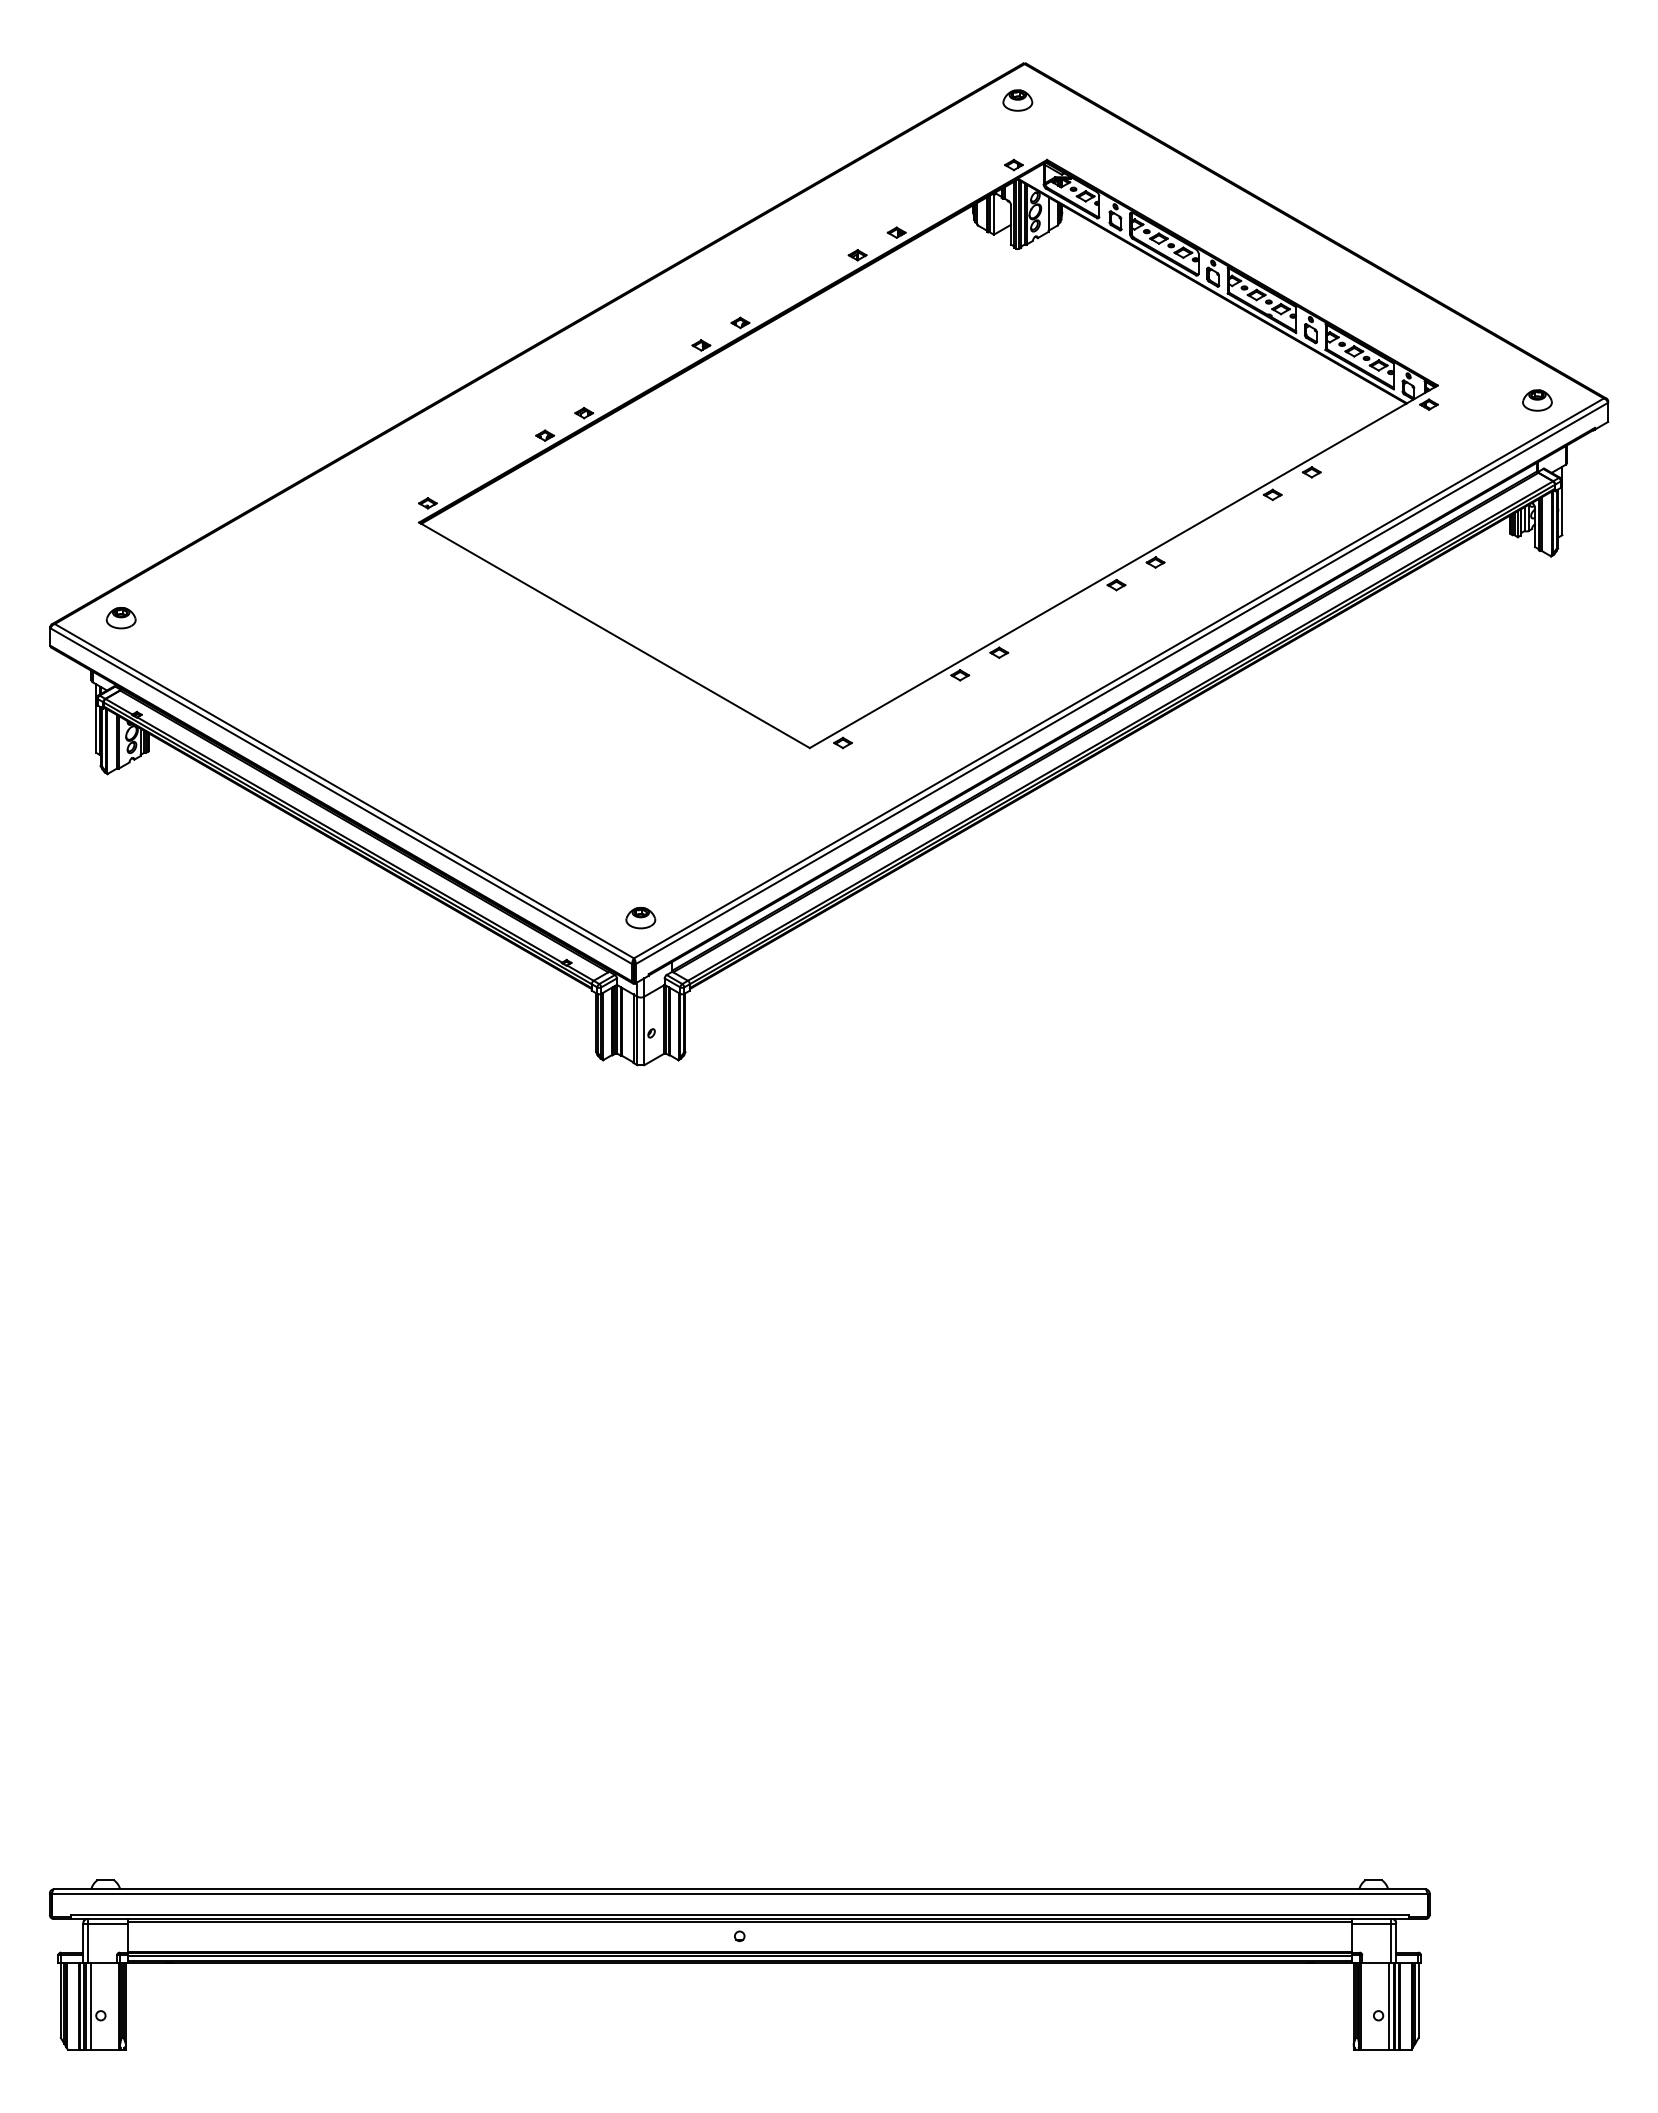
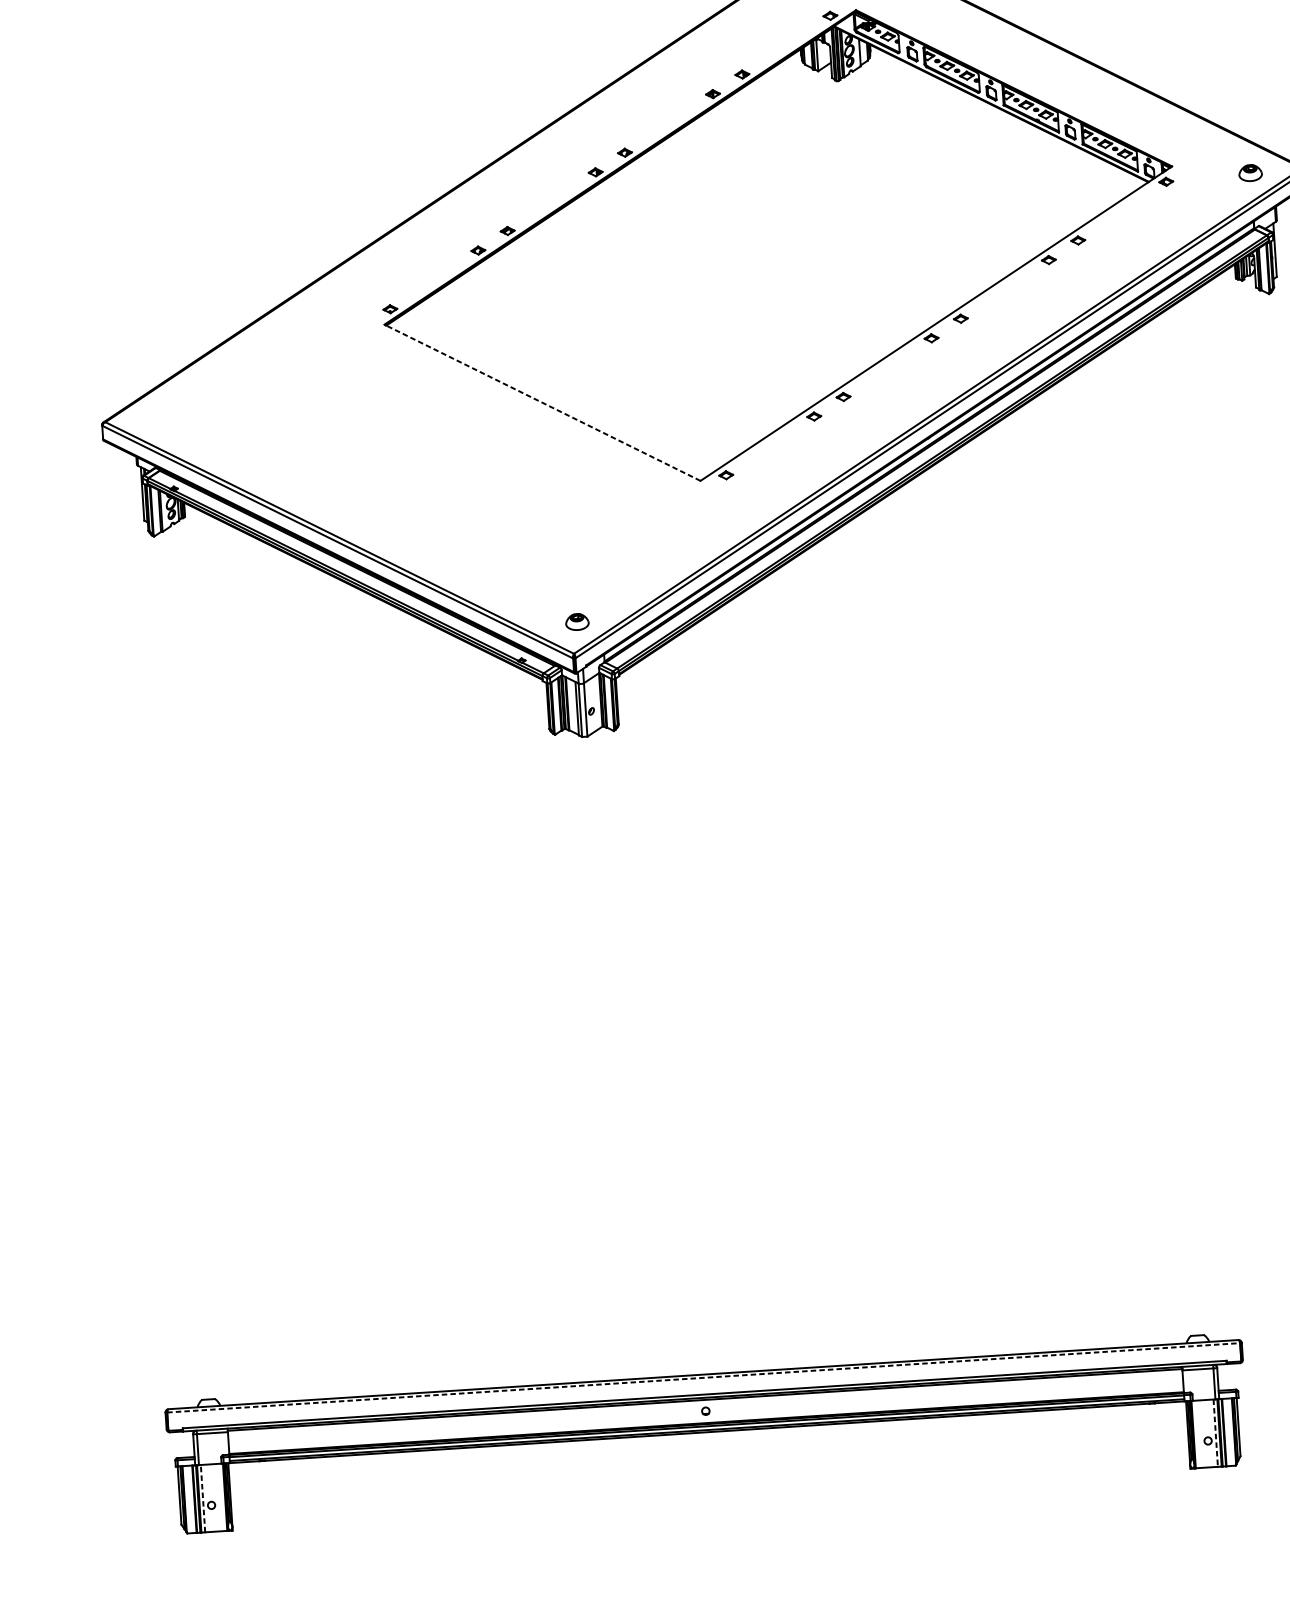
part: (120, 618) -> (156, 414), removed
line: (614, 635) -> (542, 402), solid -> dashed
line: (739, 1893) -> (703, 1377), solid -> dashed
line: (90, 2005) -> (202, 1497), solid -> dashed
line: (1388, 2006) -> (1215, 1433), solid -> dashed

